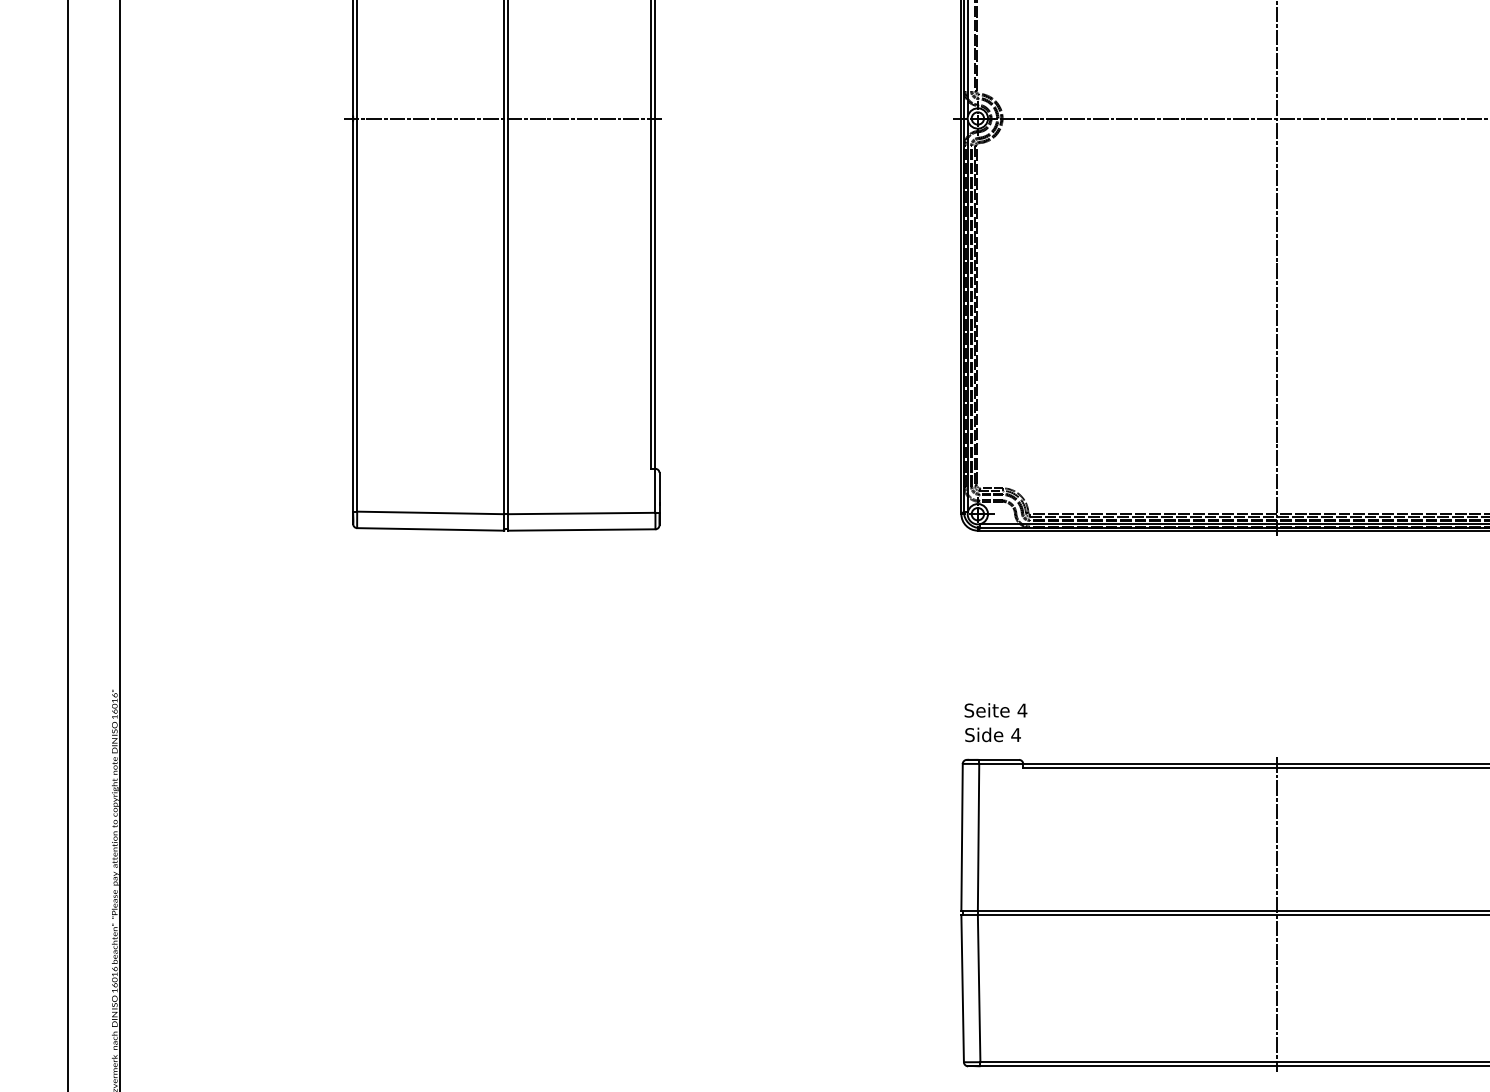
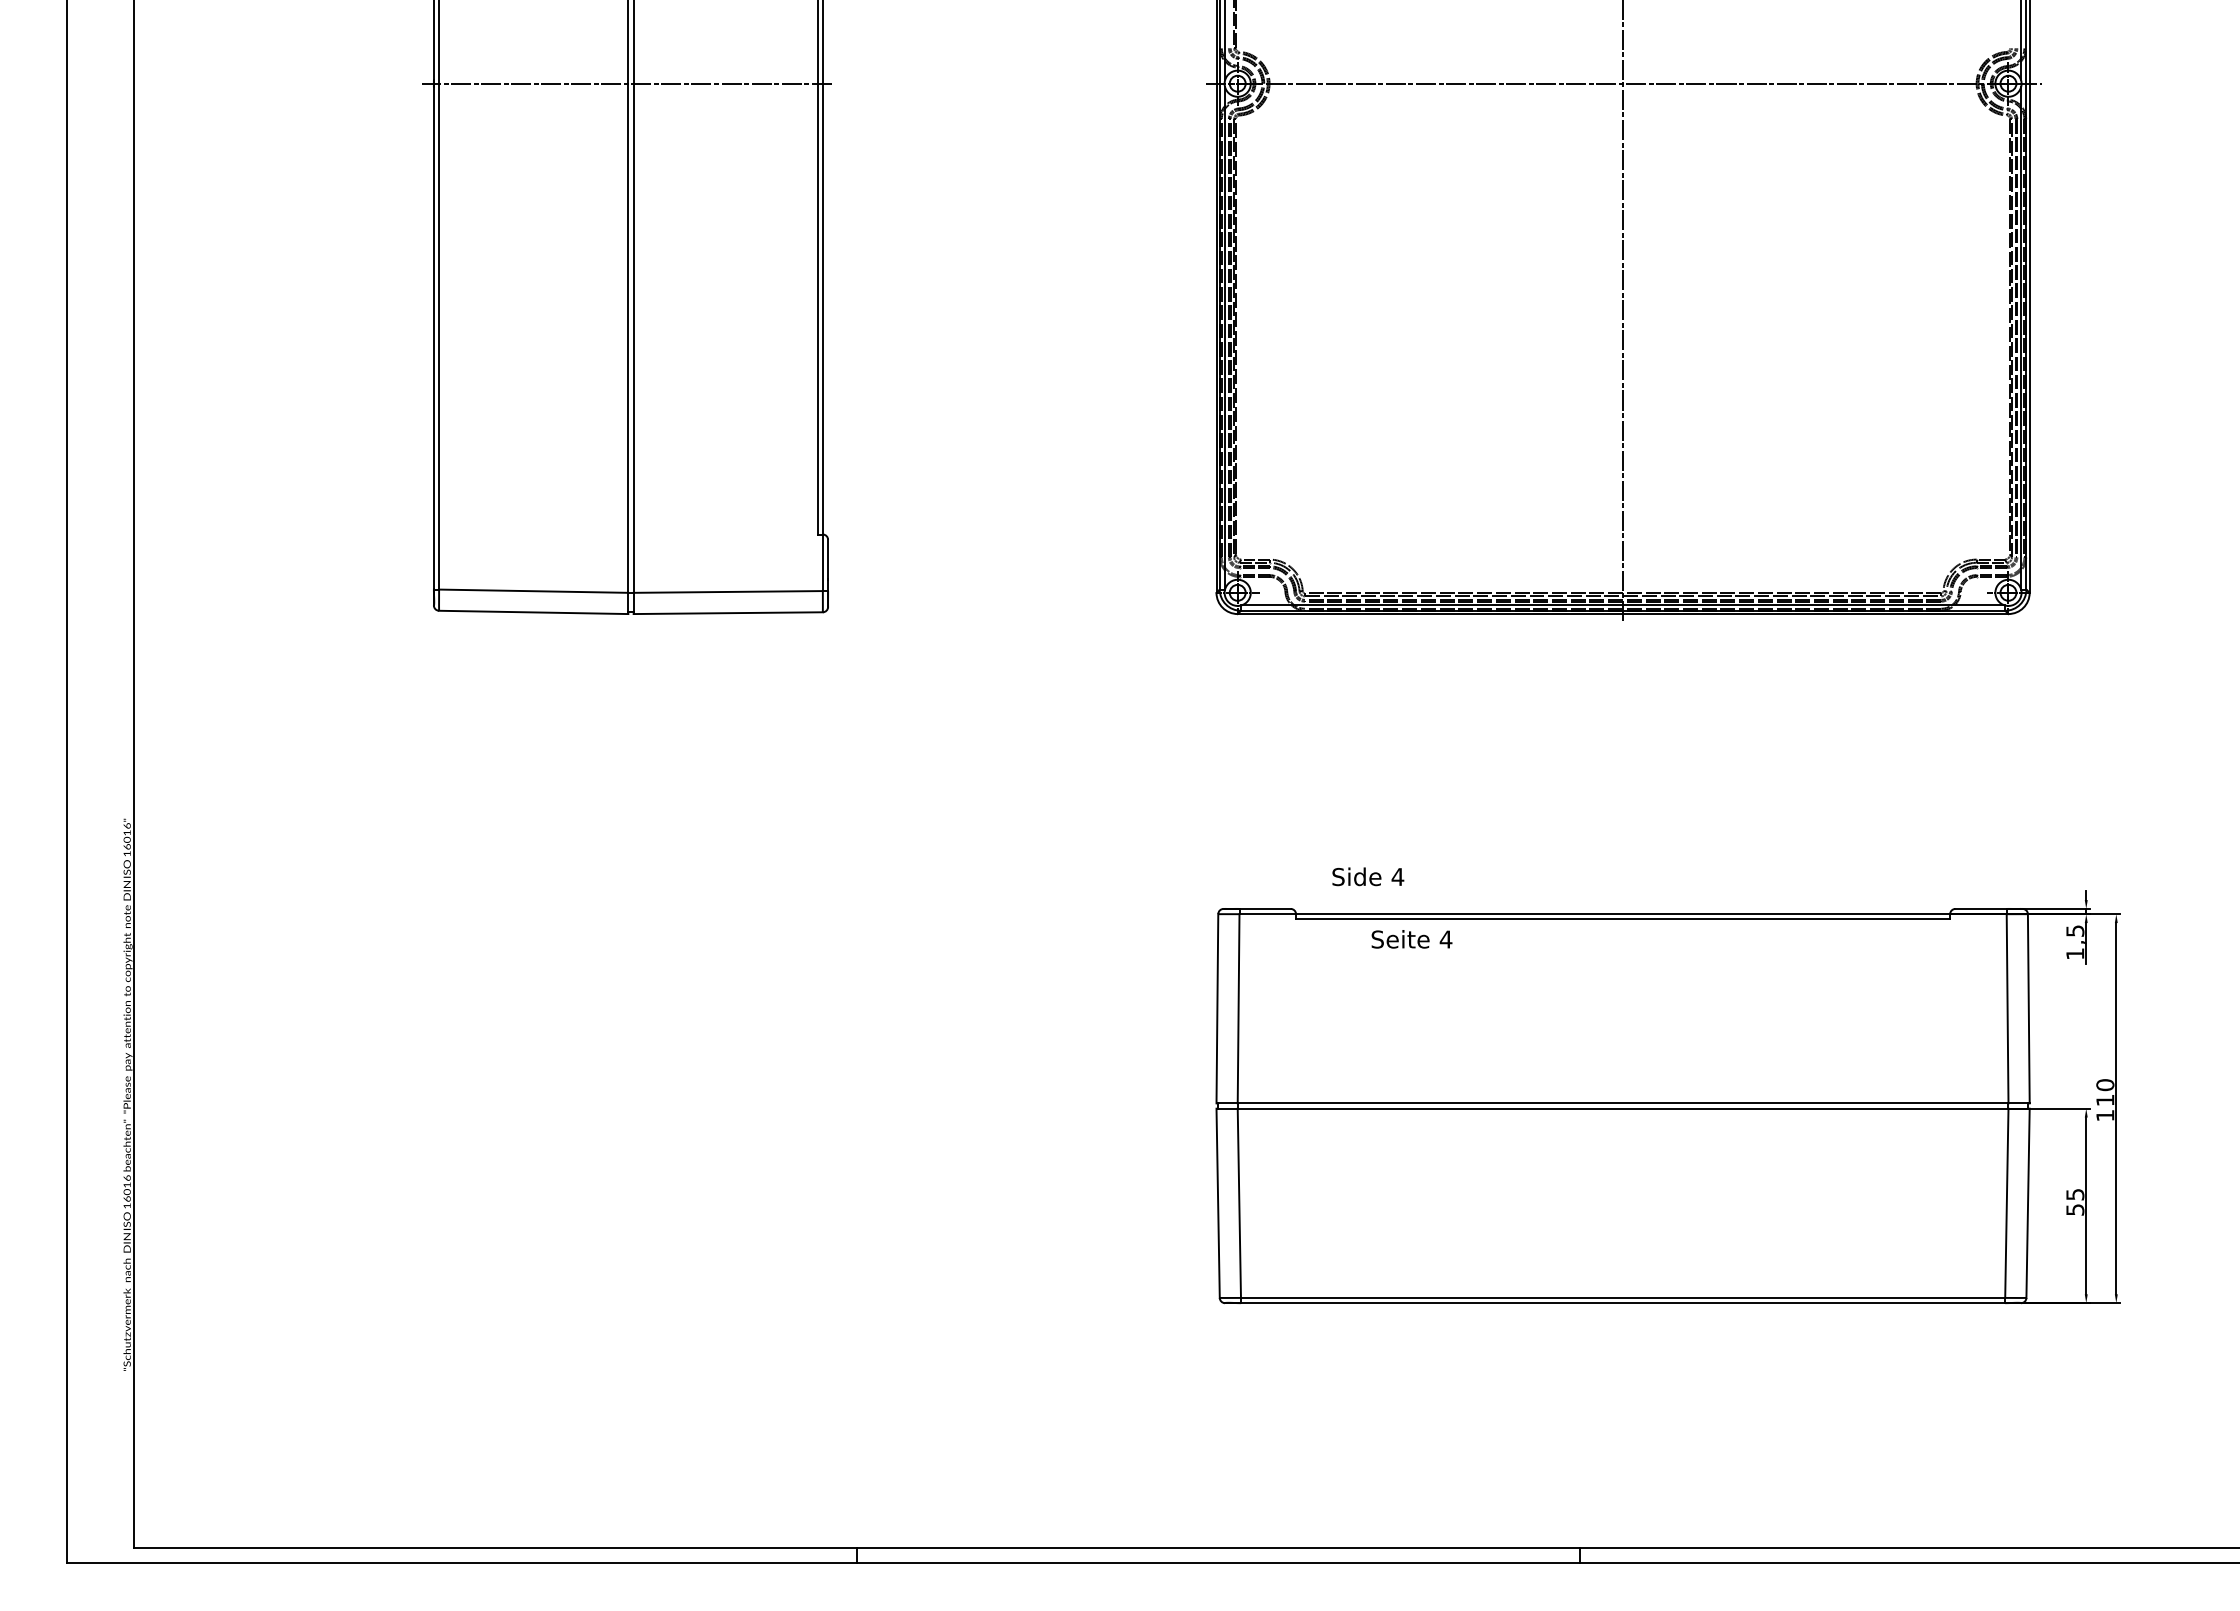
text: (995, 710) -> (1411, 939), moved
text: (993, 734) -> (1368, 876), moved
line: (1277, 914) -> (1623, 1107), removed

